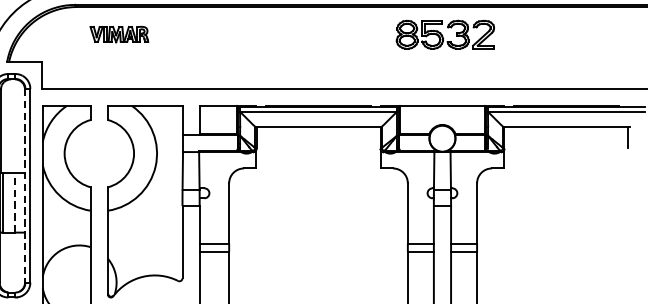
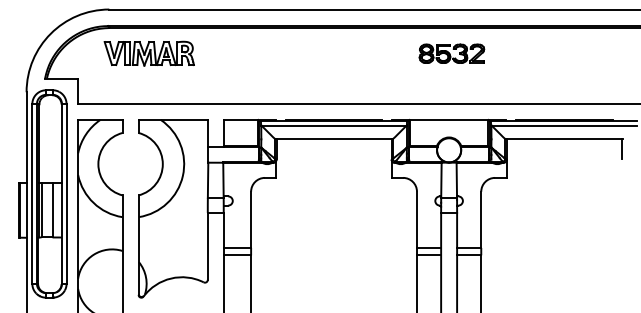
part: (118, 34) -> (148, 53), size x1.67
part: (445, 34) -> (451, 53), size x0.71
line: (24, 185) -> (61, 193), dashed -> solid
line: (15, 202) -> (52, 209), dashed -> solid

